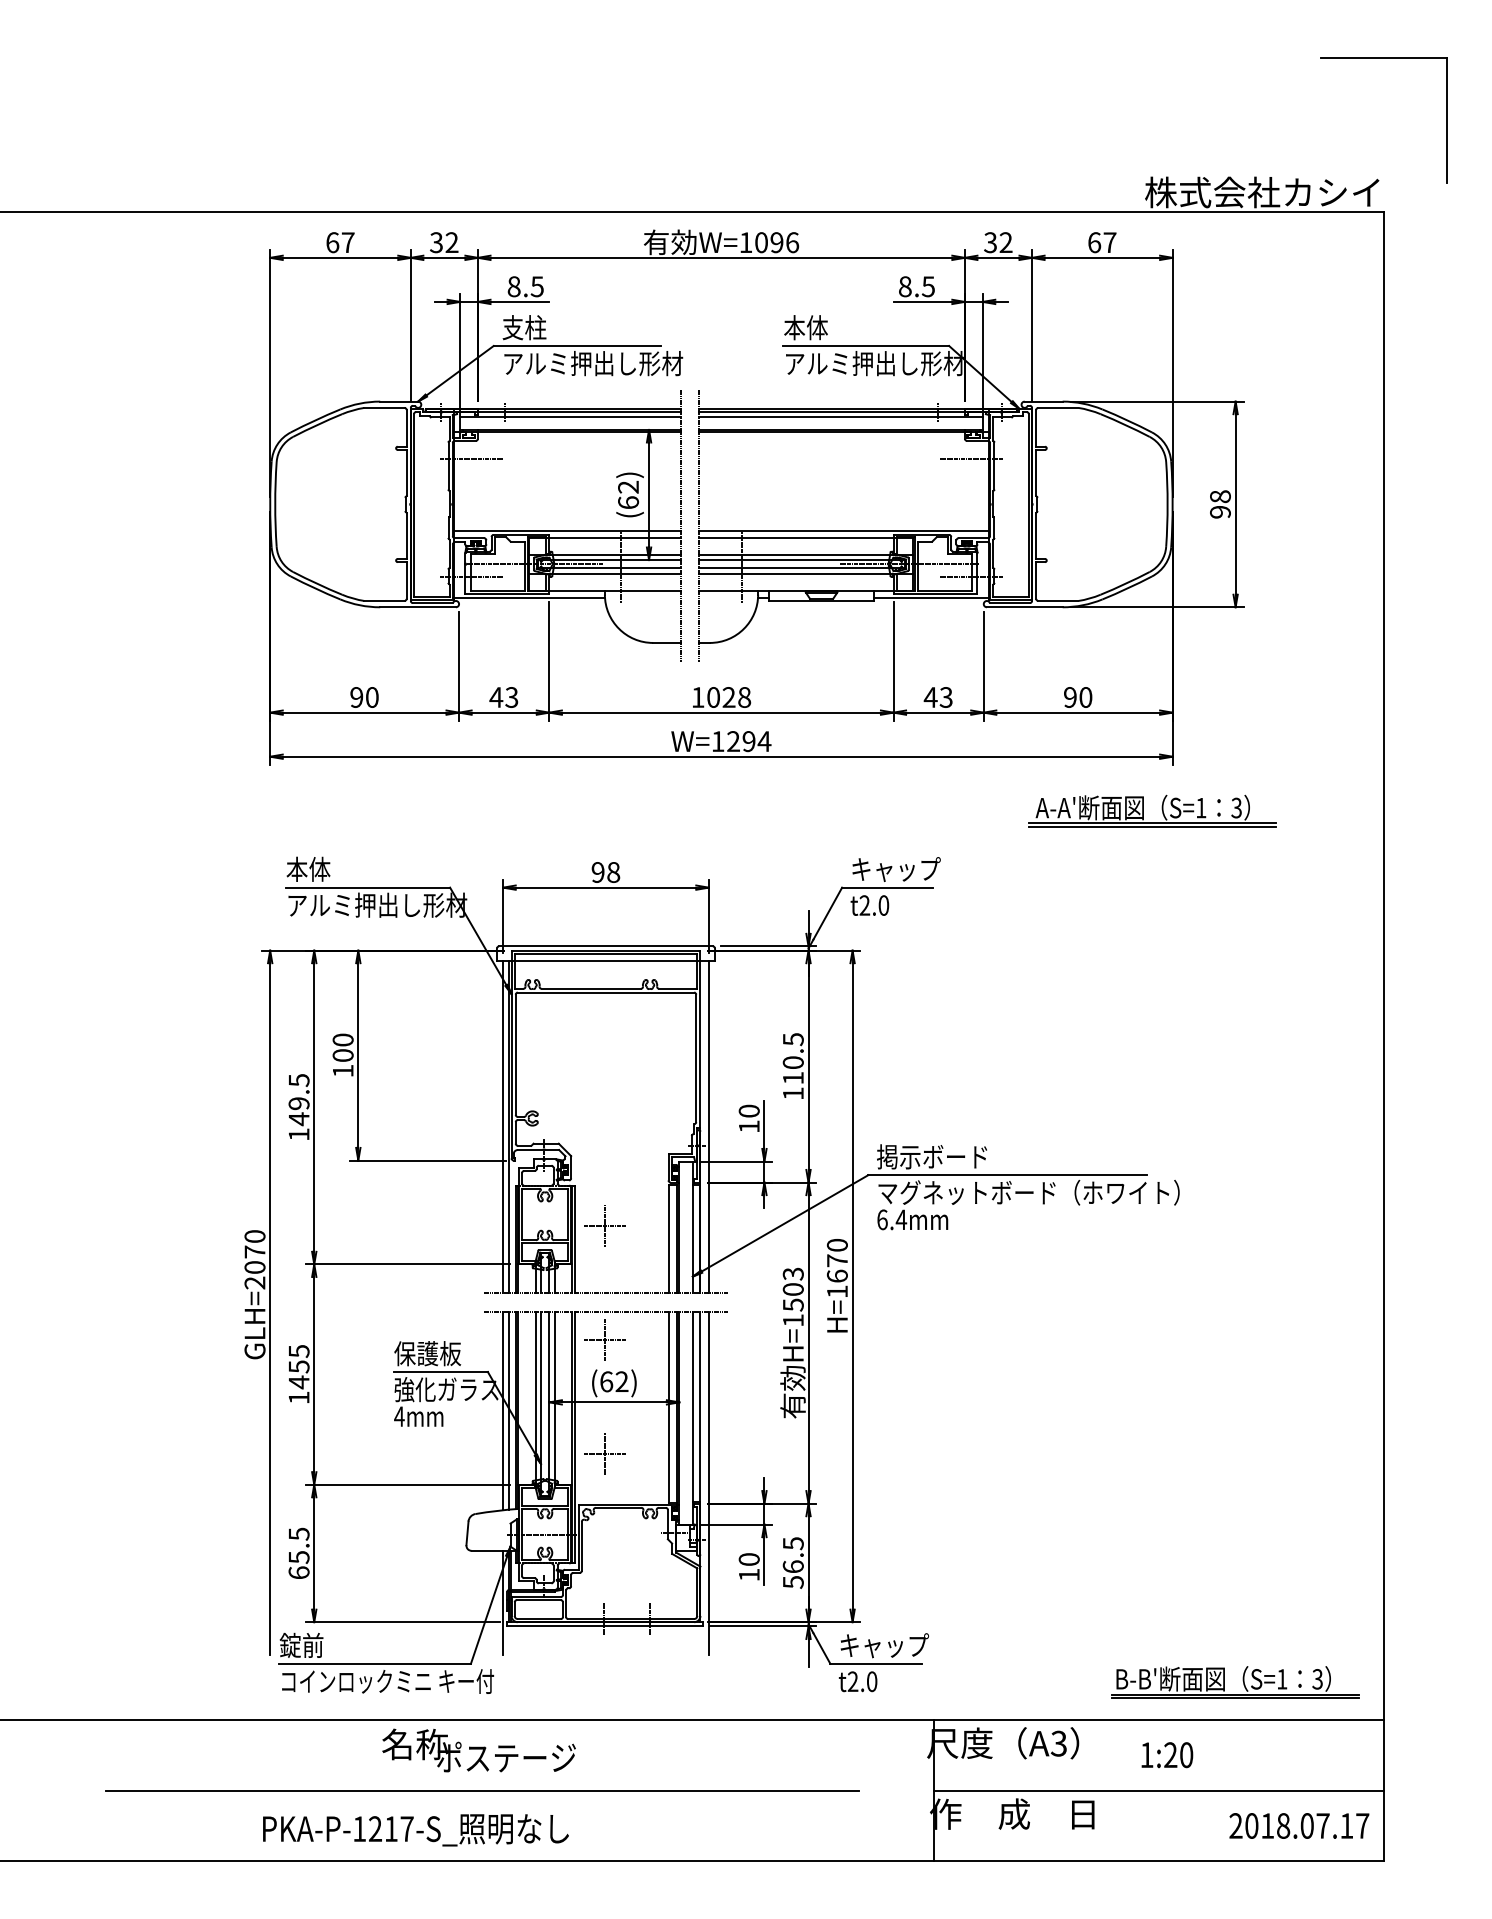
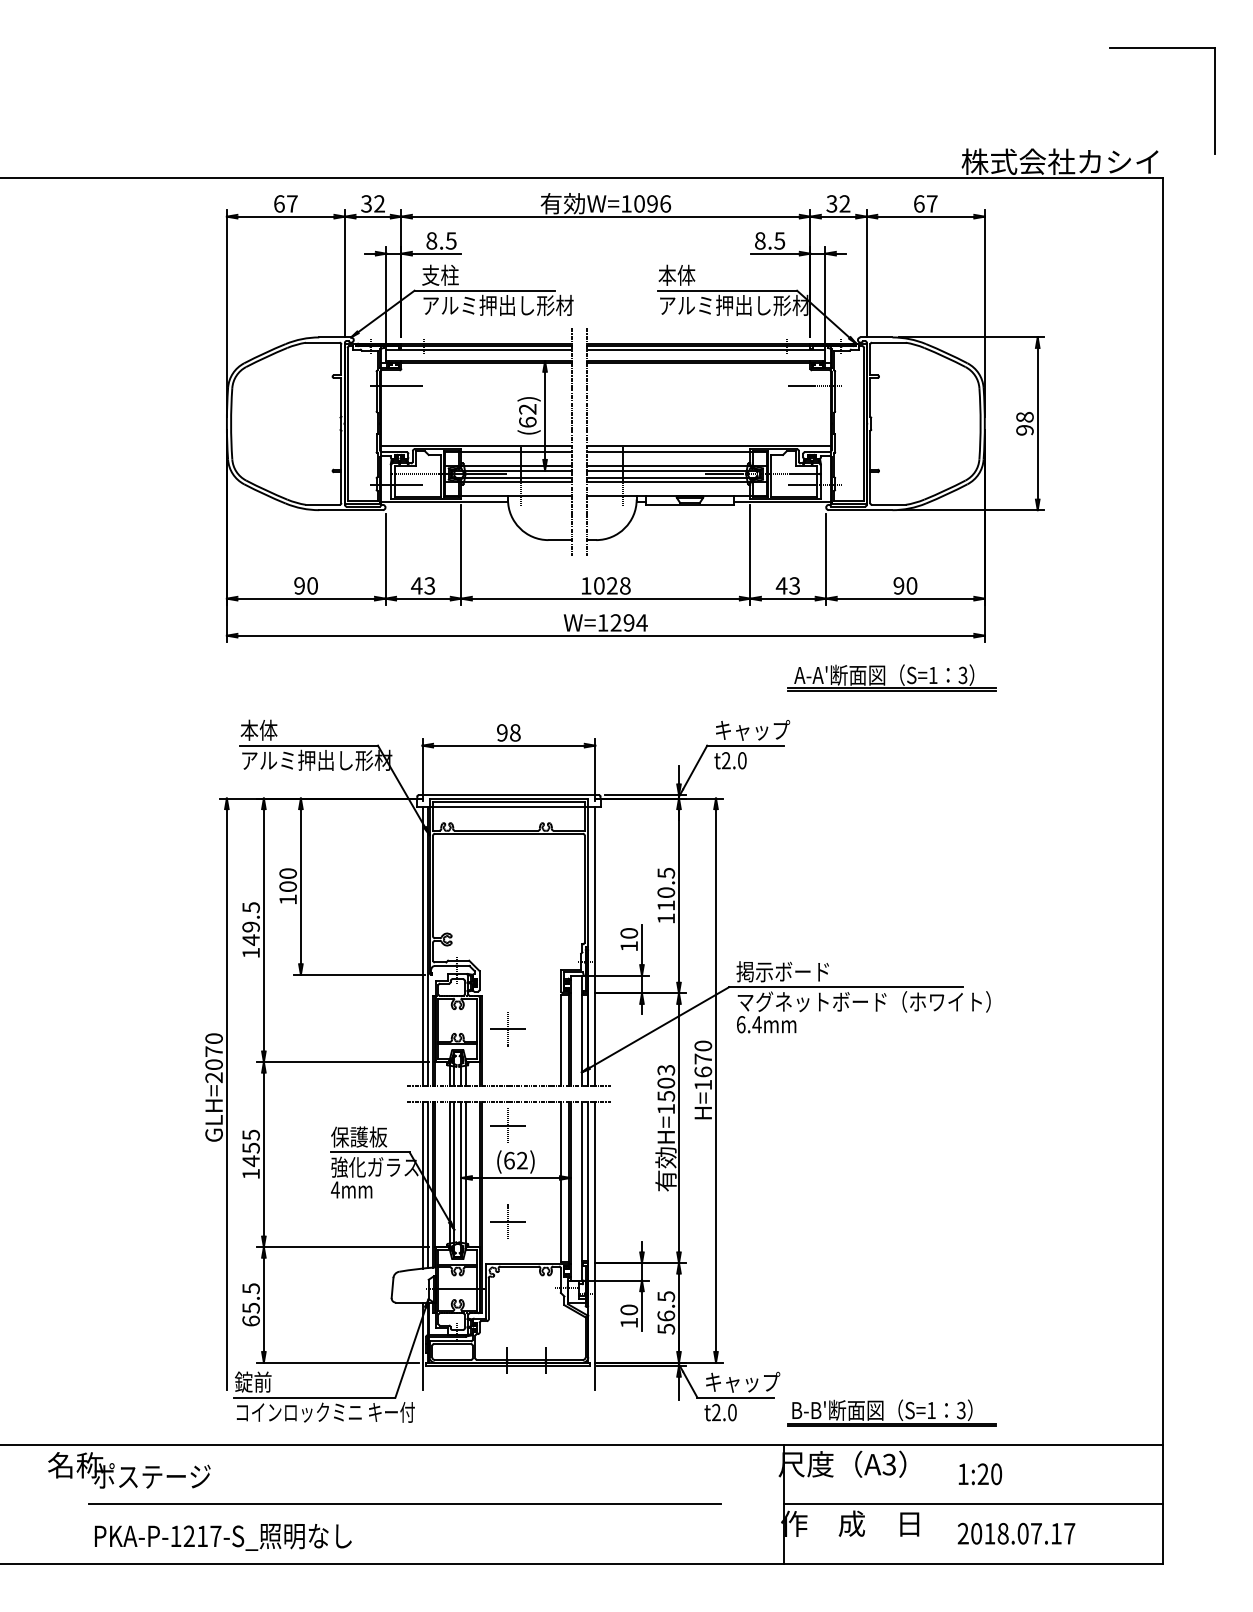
part: (1143, 810) -> (884, 677), moved
part: (1242, 1680) -> (898, 1411), moved
text: (478, 1750) -> (128, 1470), moved
text: (1299, 1825) -> (1016, 1533), moved
text: (415, 1830) -> (222, 1537), moved

